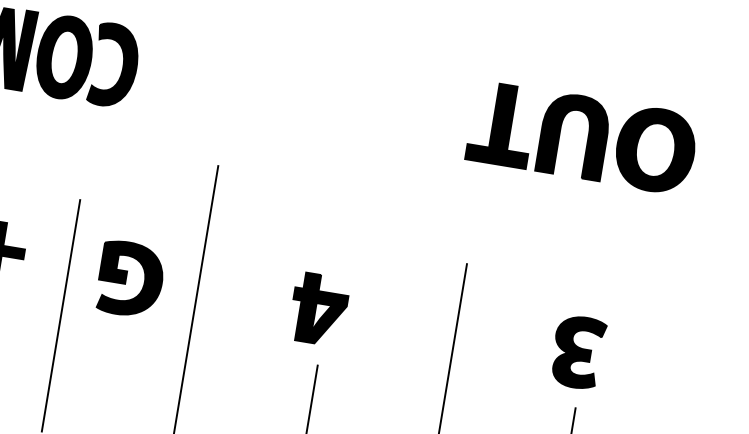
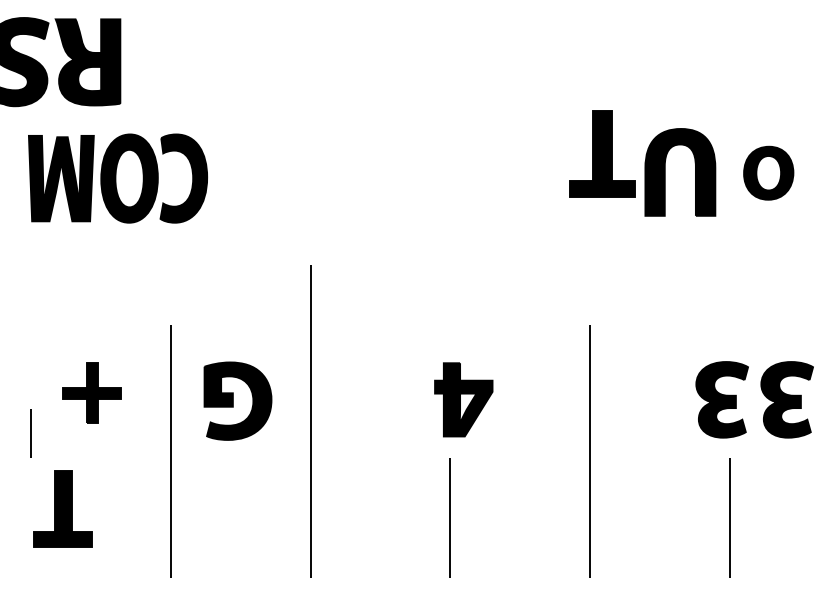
part: (502, 124) -> (602, 153), moved
part: (655, 150) -> (768, 173), size x0.6
part: (318, 309) -> (463, 399), moved
part: (637, 361) -> (786, 399), added

